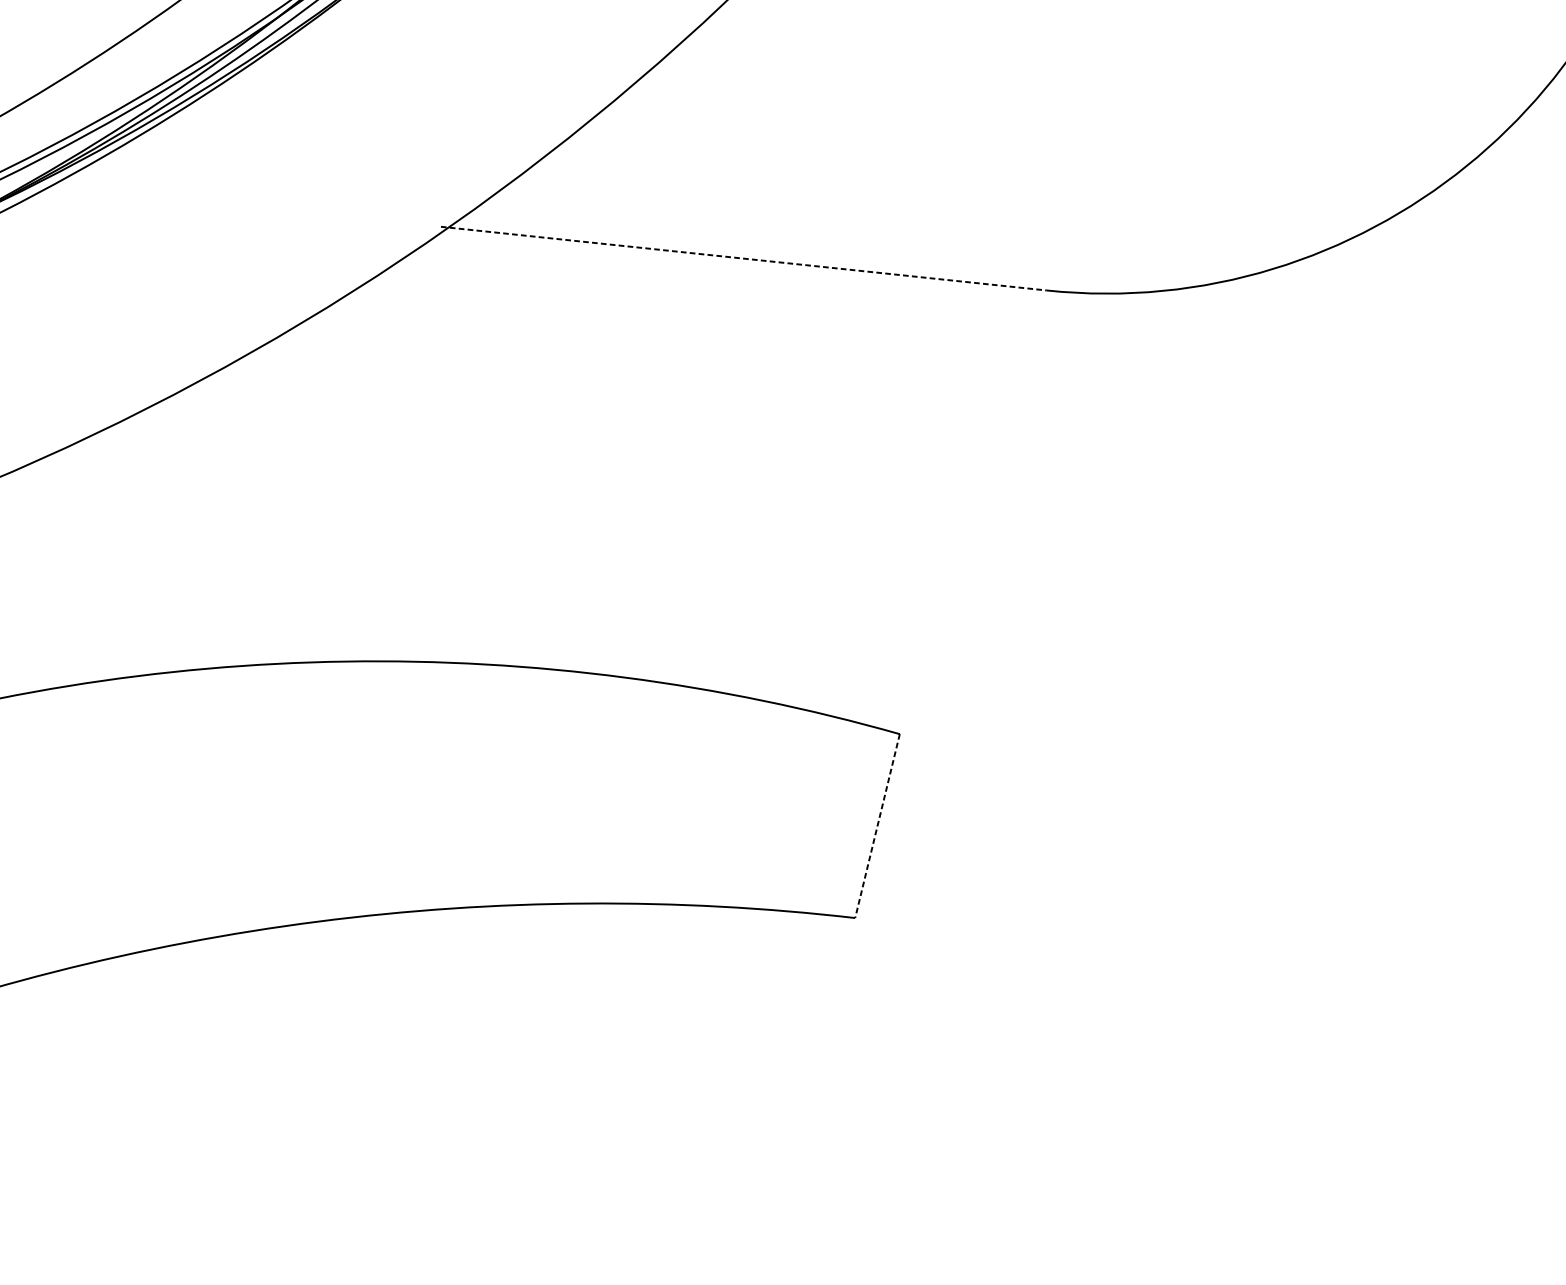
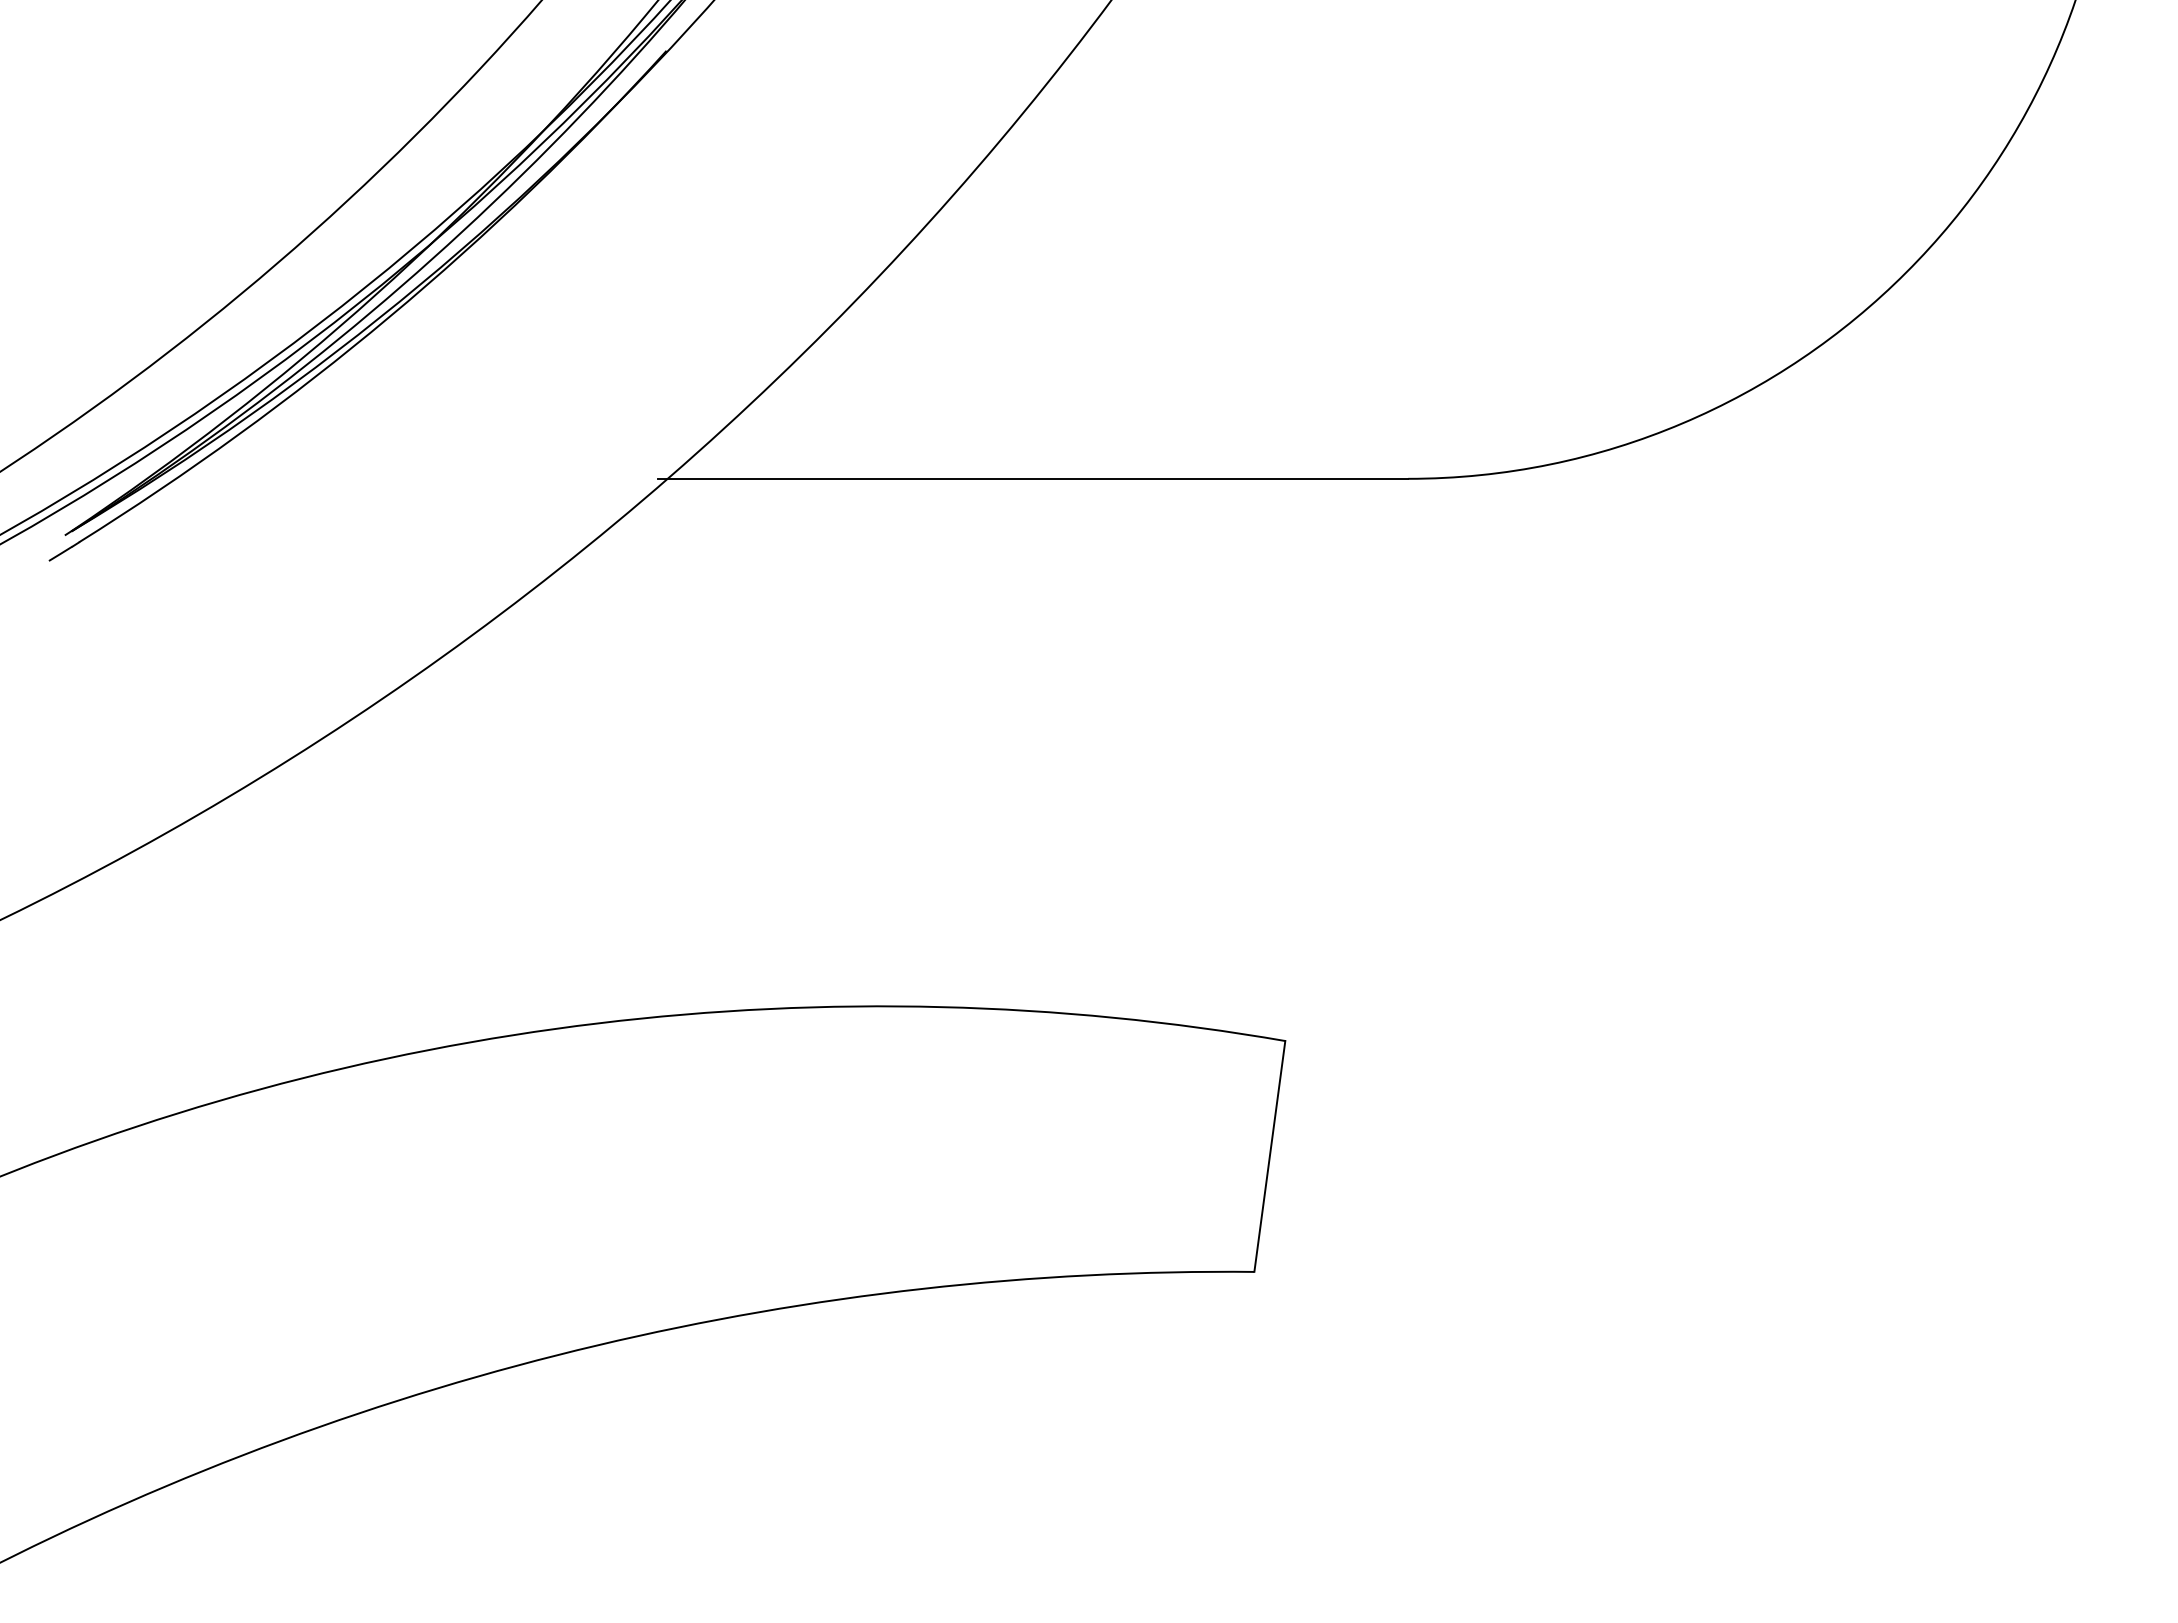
line: (744, 258) -> (1033, 478), dashed -> solid
line: (877, 826) -> (1269, 1156), dashed -> solid

